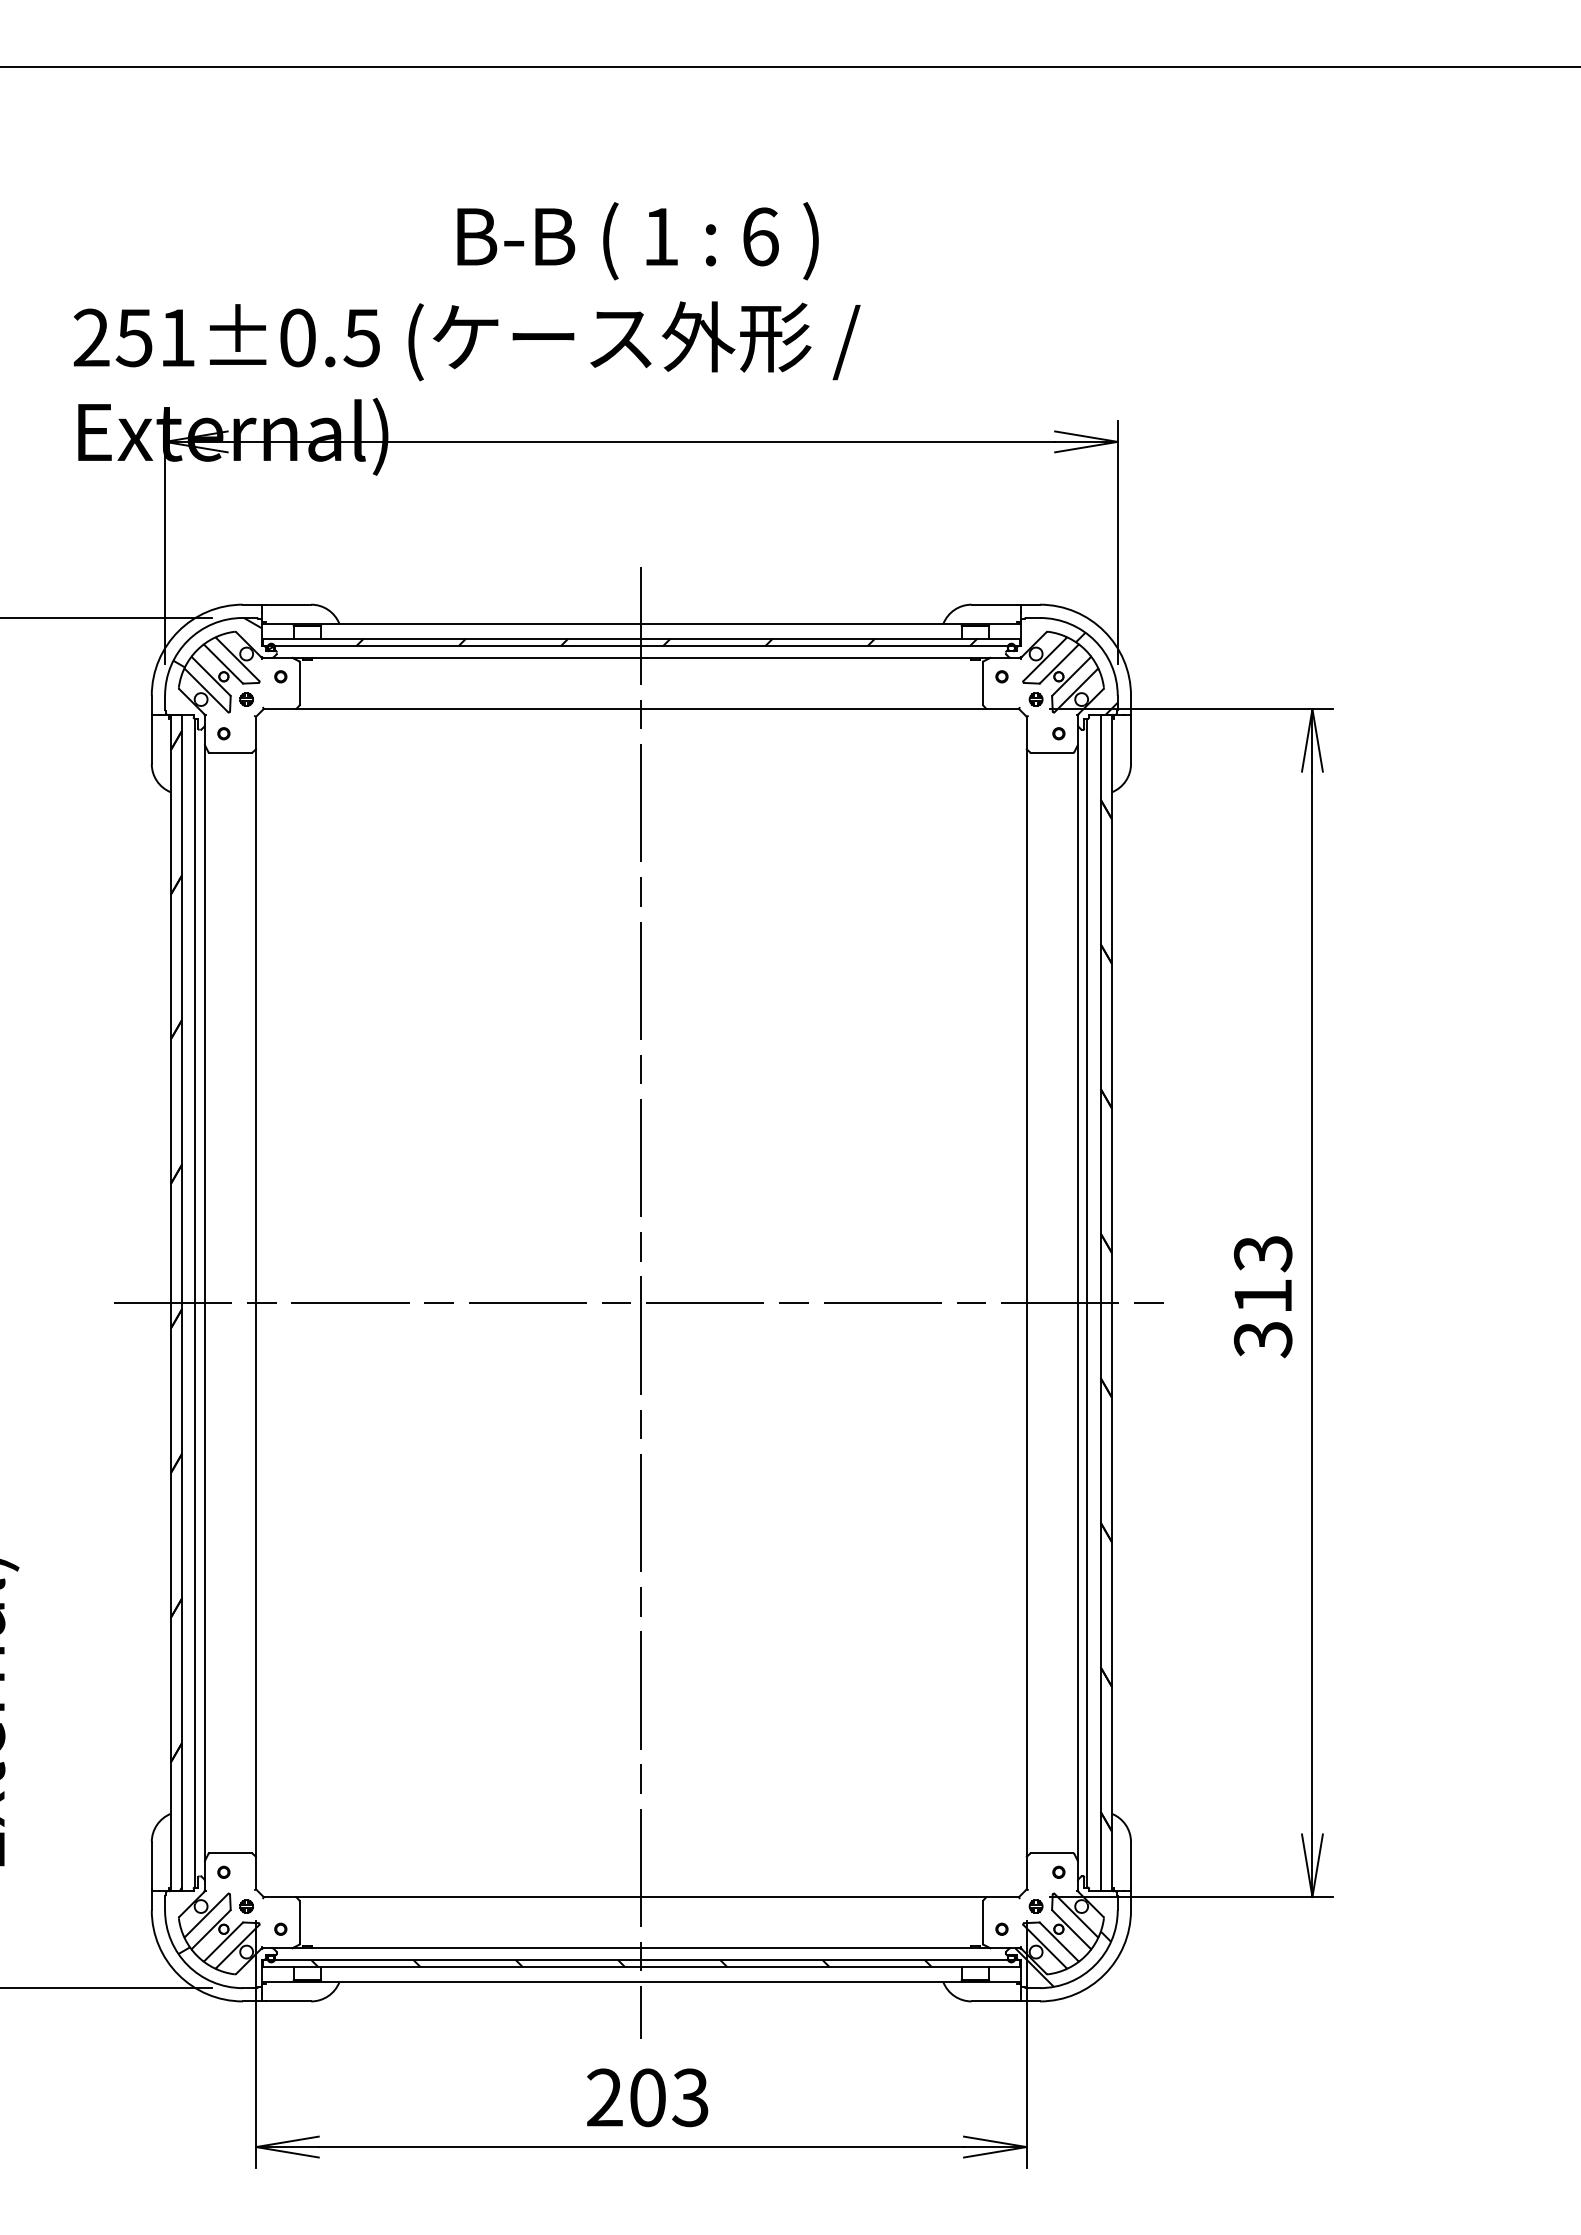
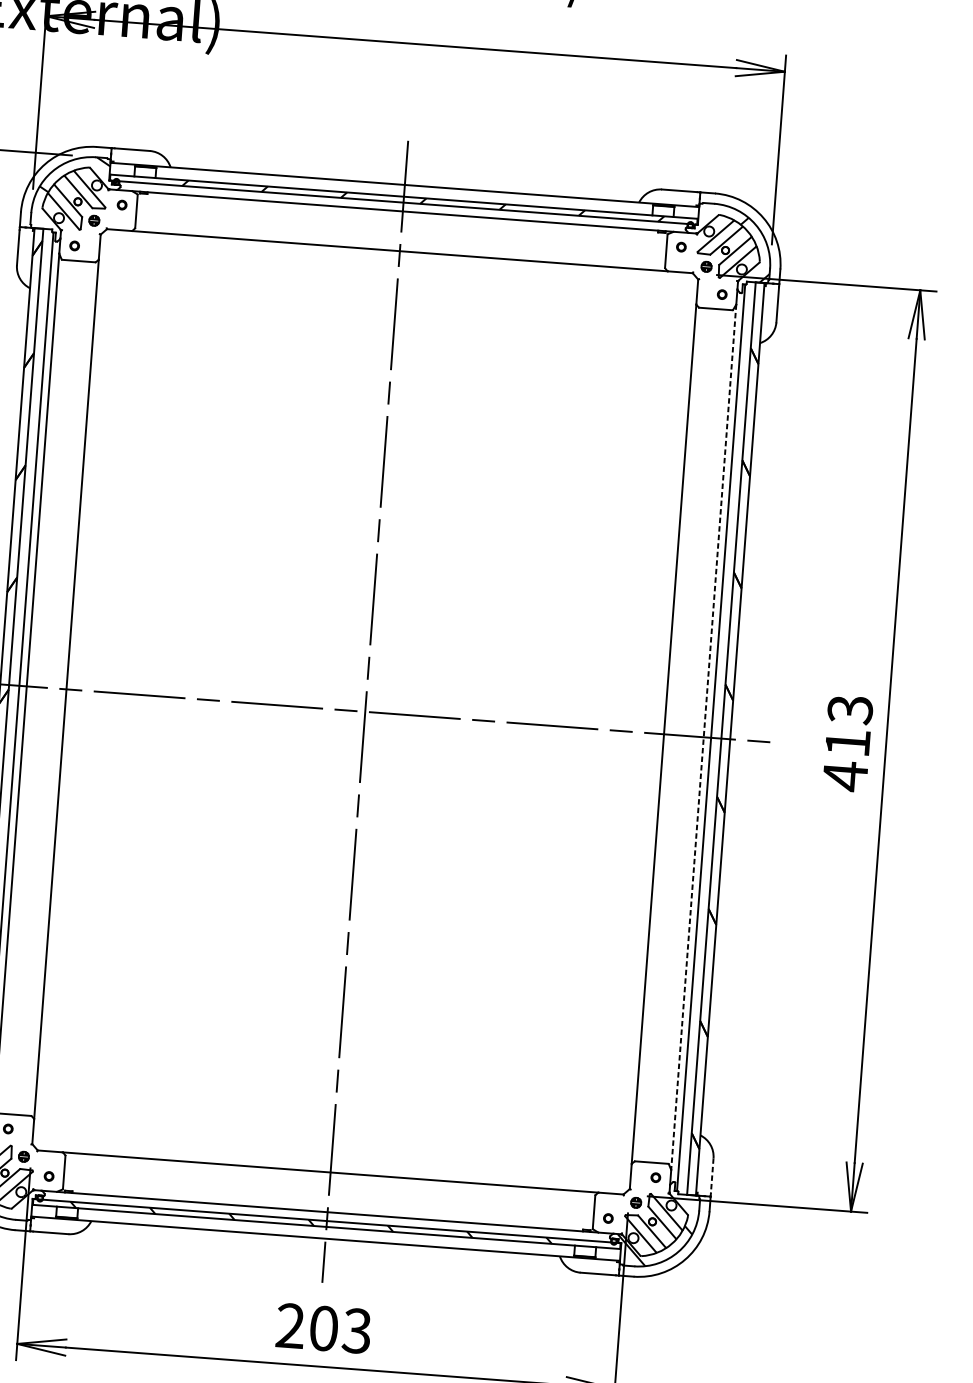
line: (1077, 1303) -> (703, 737), solid -> dashed
text: (1262, 1339) -> (844, 776), 313 -> 413
line: (1131, 1864) -> (712, 1175), solid -> dashed

